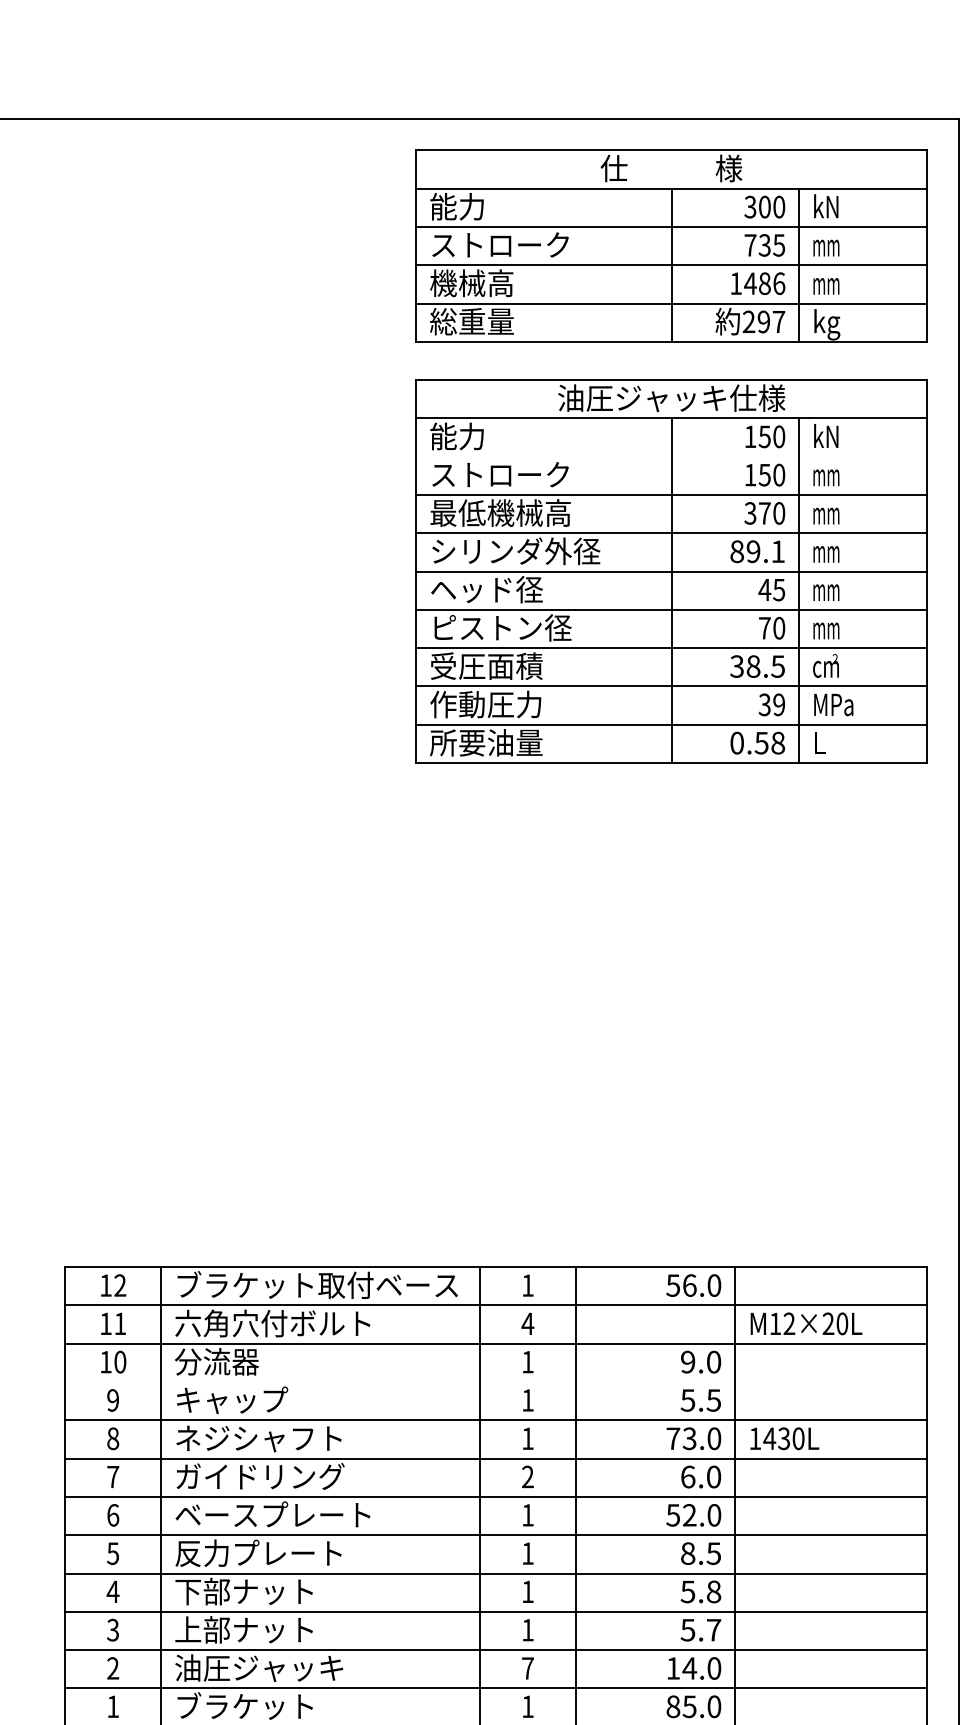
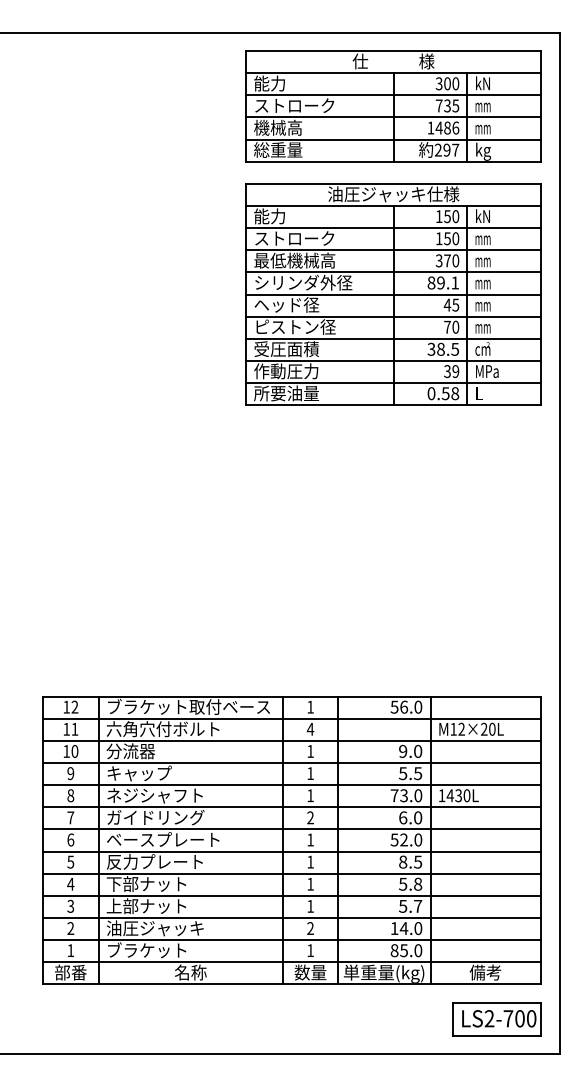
line: (671, 457) -> (393, 228), added
line: (496, 1381) -> (292, 762), added
text: (527, 1668) -> (310, 928), 7 -> 2

